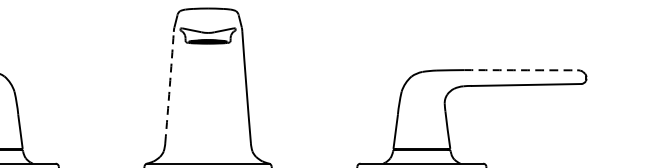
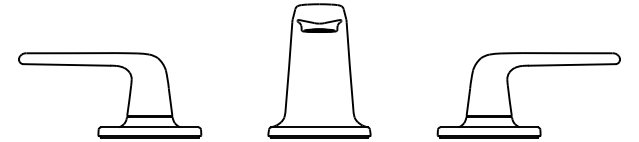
arc: (520, 70) -> (567, 53), dashed -> solid
arc: (170, 86) -> (289, 66), dashed -> solid

